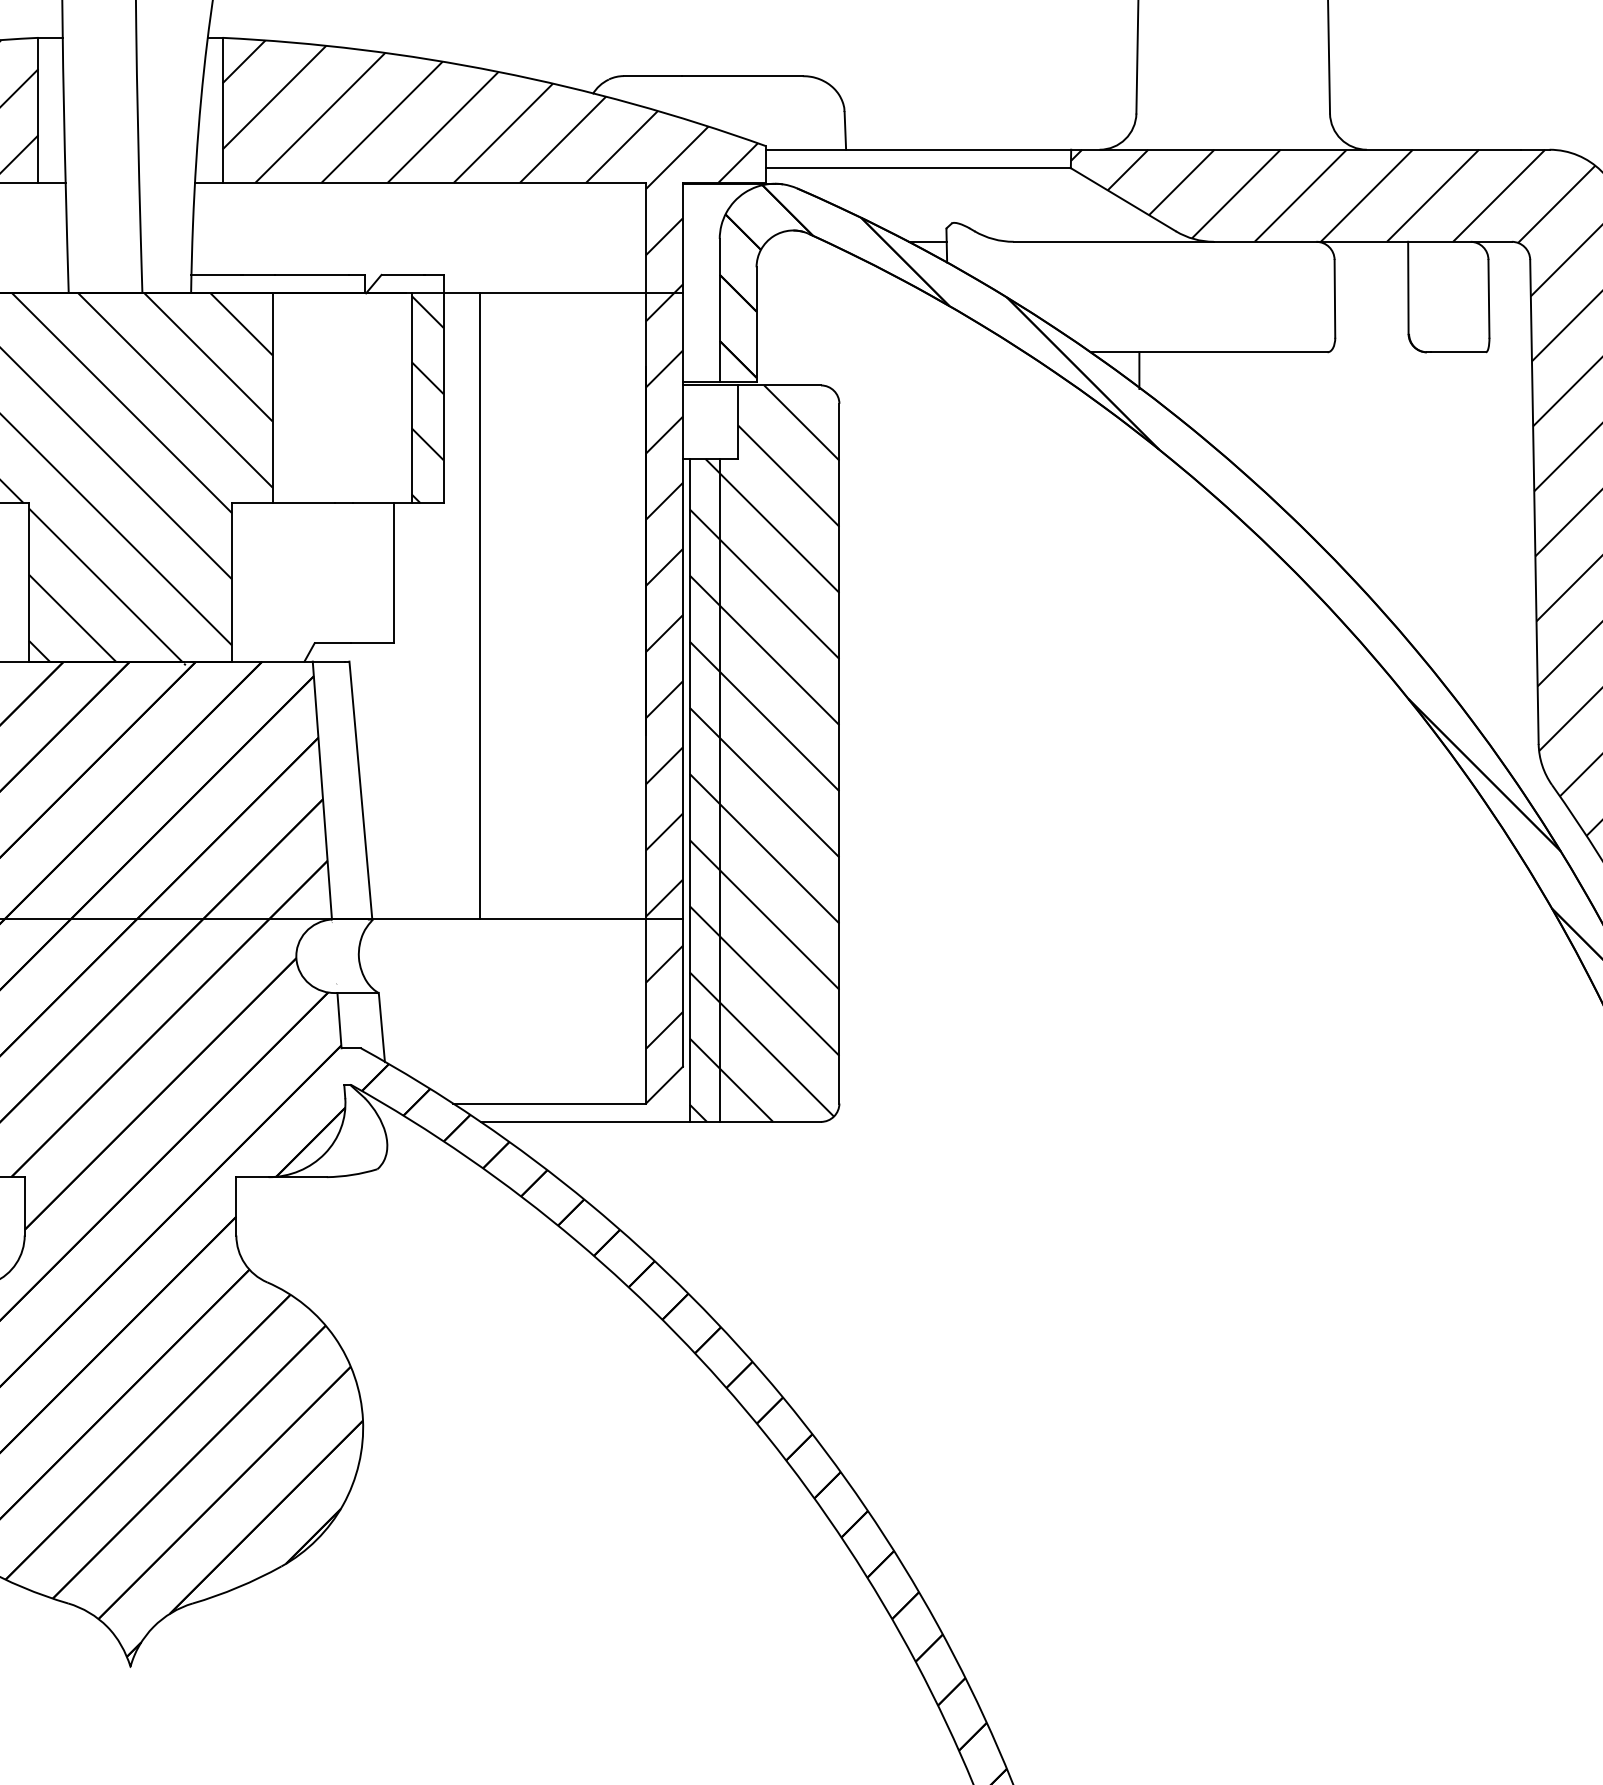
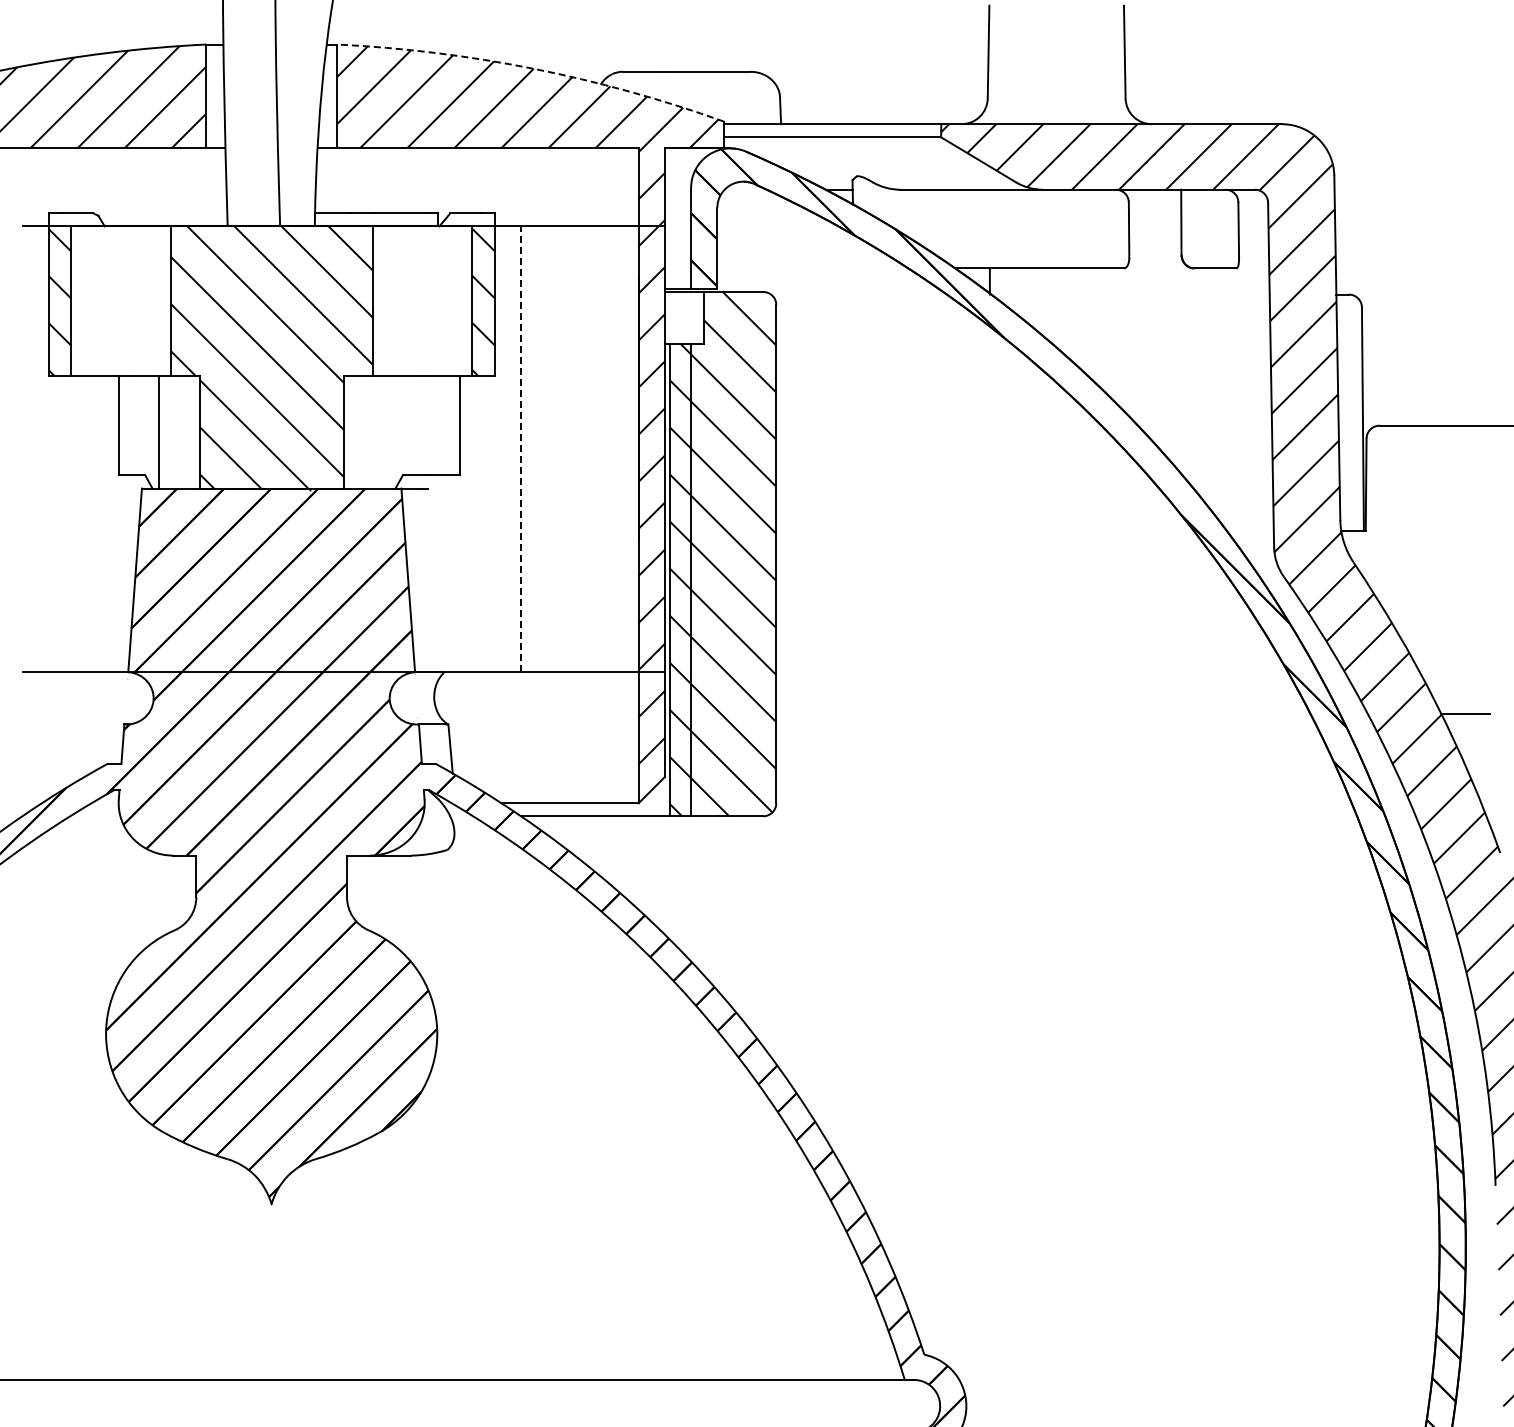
arc: (498, 71) -> (533, 68), solid -> dashed
line: (480, 606) -> (520, 449), solid -> dashed
line: (360, 790) -> (435, 580), removed

